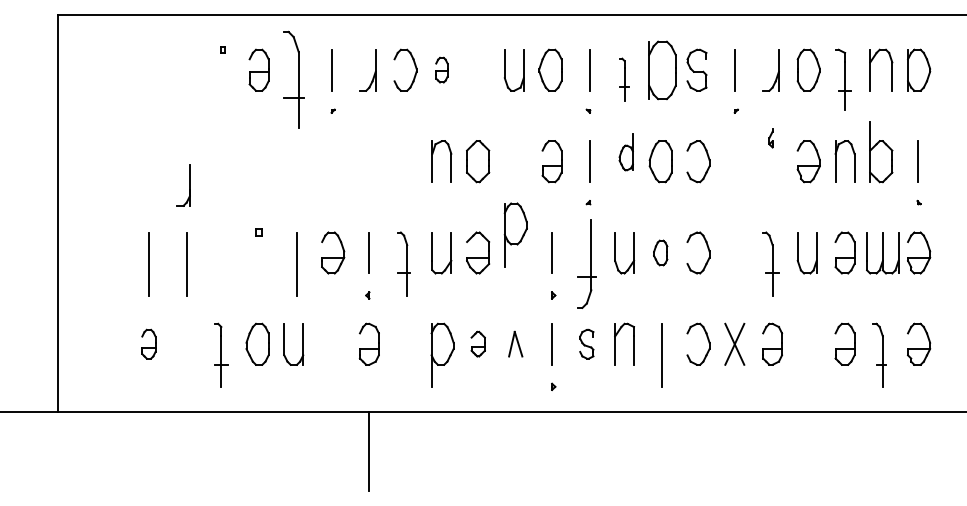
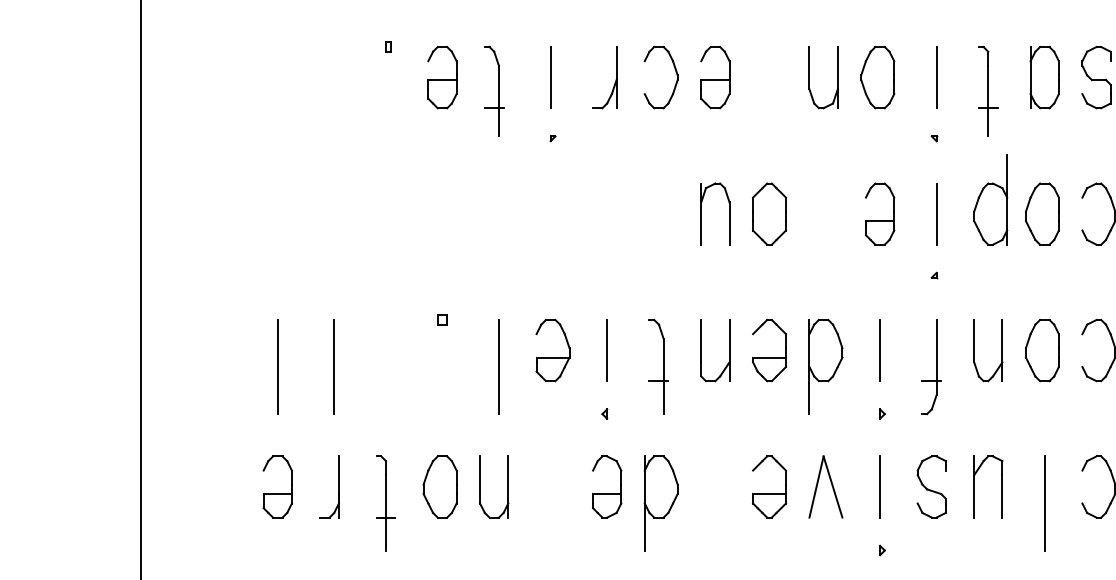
part: (441, 69) -> (714, 76), size x1.67
part: (661, 69) -> (1043, 76), size x0.71
part: (293, 79) -> (493, 91), size x0.62
part: (624, 79) -> (988, 91), size x1.43
part: (626, 152) -> (991, 200), size x1.67
part: (183, 185) -> (329, 487), moved
part: (515, 234) -> (825, 366), moved
part: (660, 252) -> (1041, 349), size x1.67
part: (586, 264) -> (931, 367), size x0.71
part: (148, 343) -> (277, 485), size x1.43
part: (478, 343) -> (770, 485), size x1.67
part: (515, 343) -> (825, 485), size x1.67
part: (586, 343) -> (931, 485), size x1.43
part: (442, 354) -> (661, 502), moved

